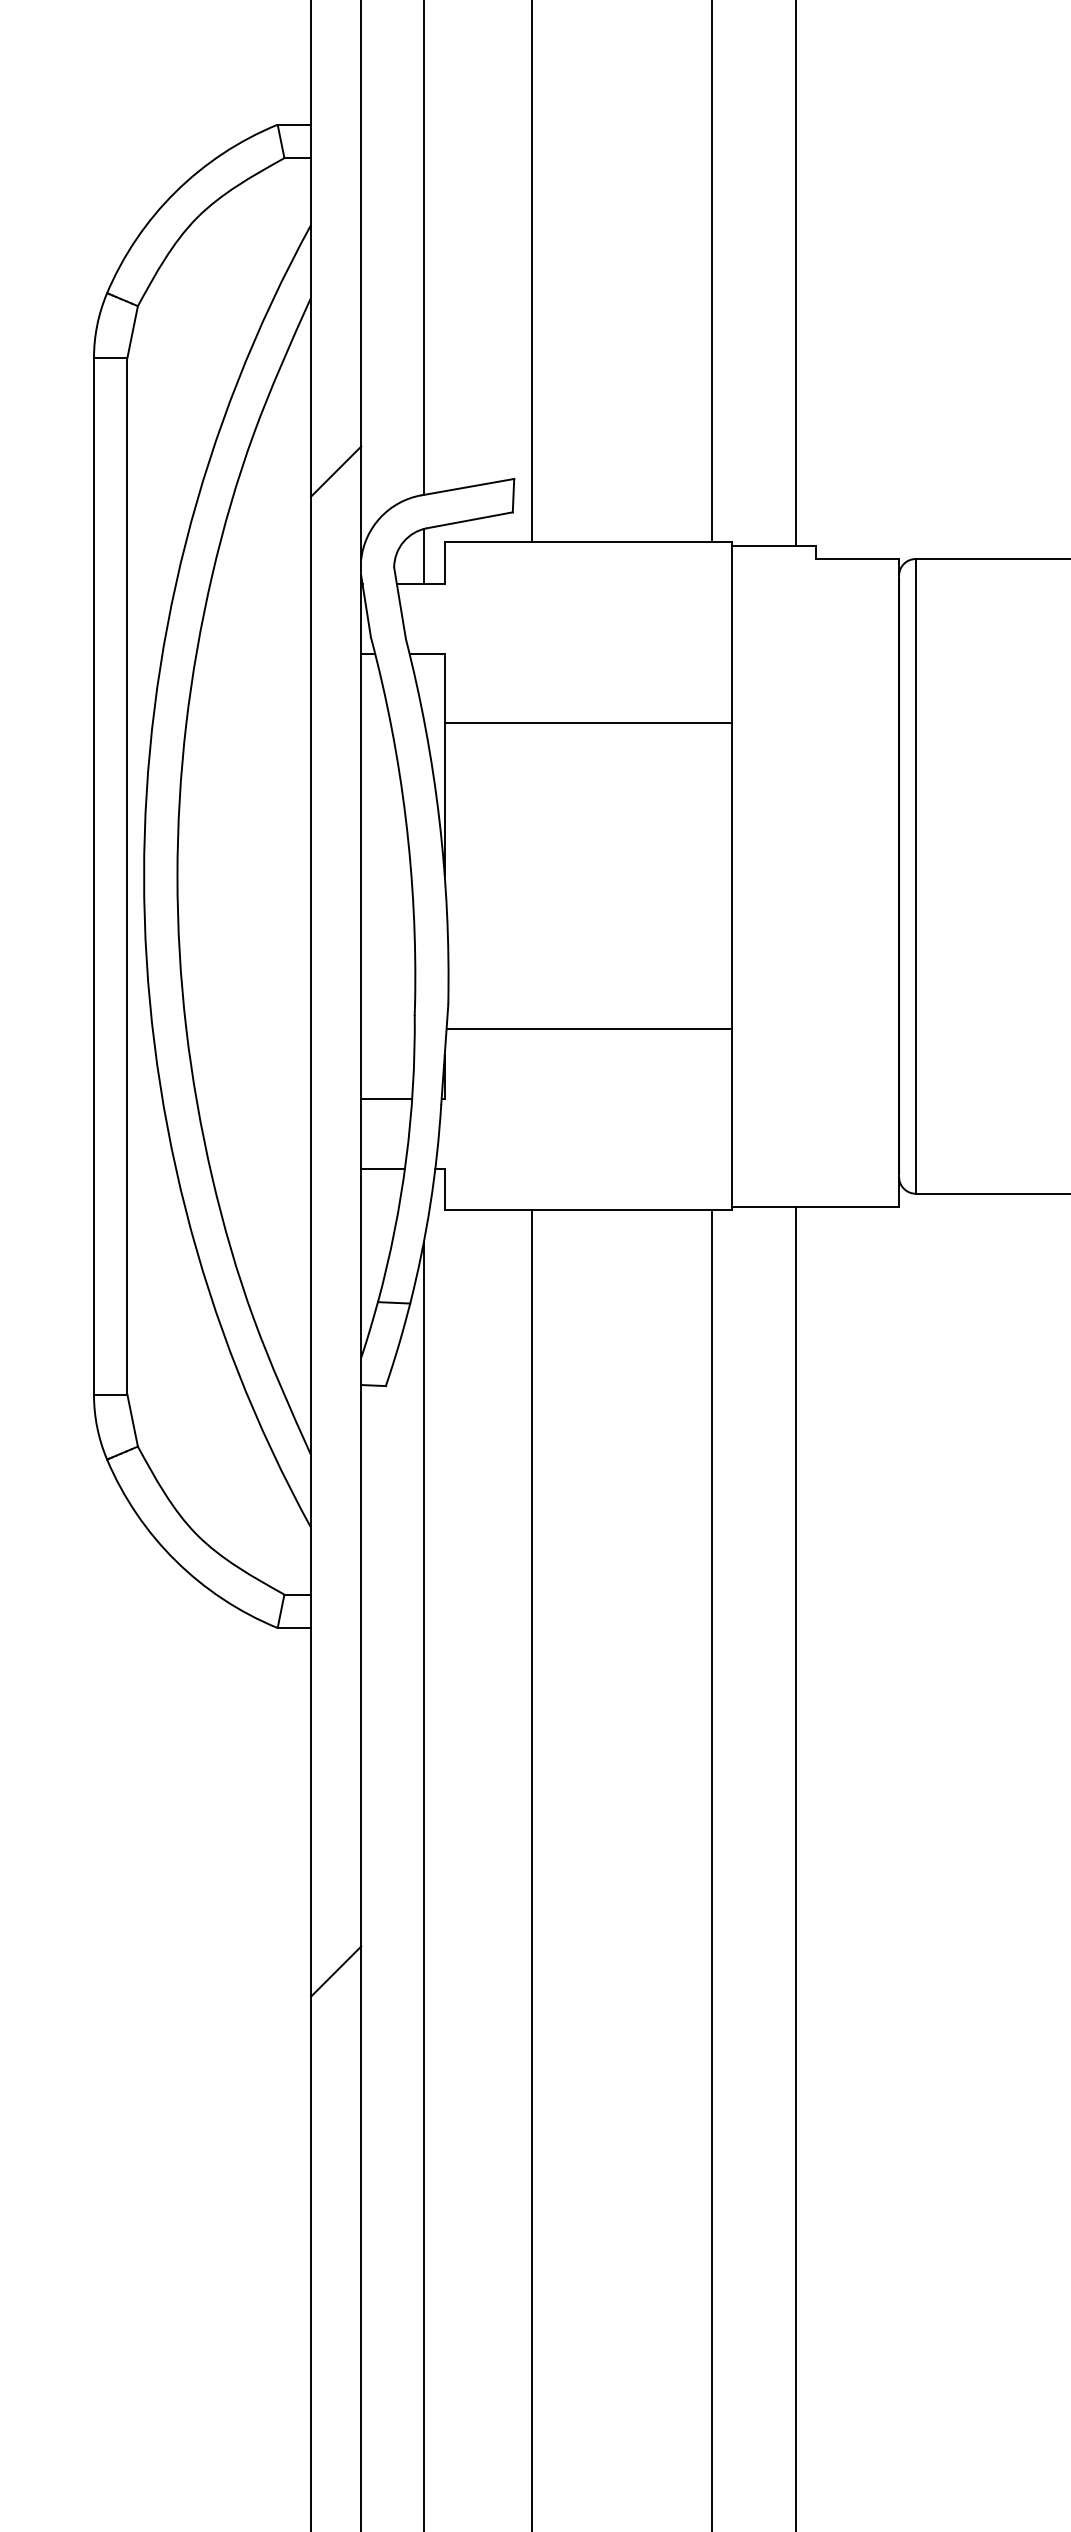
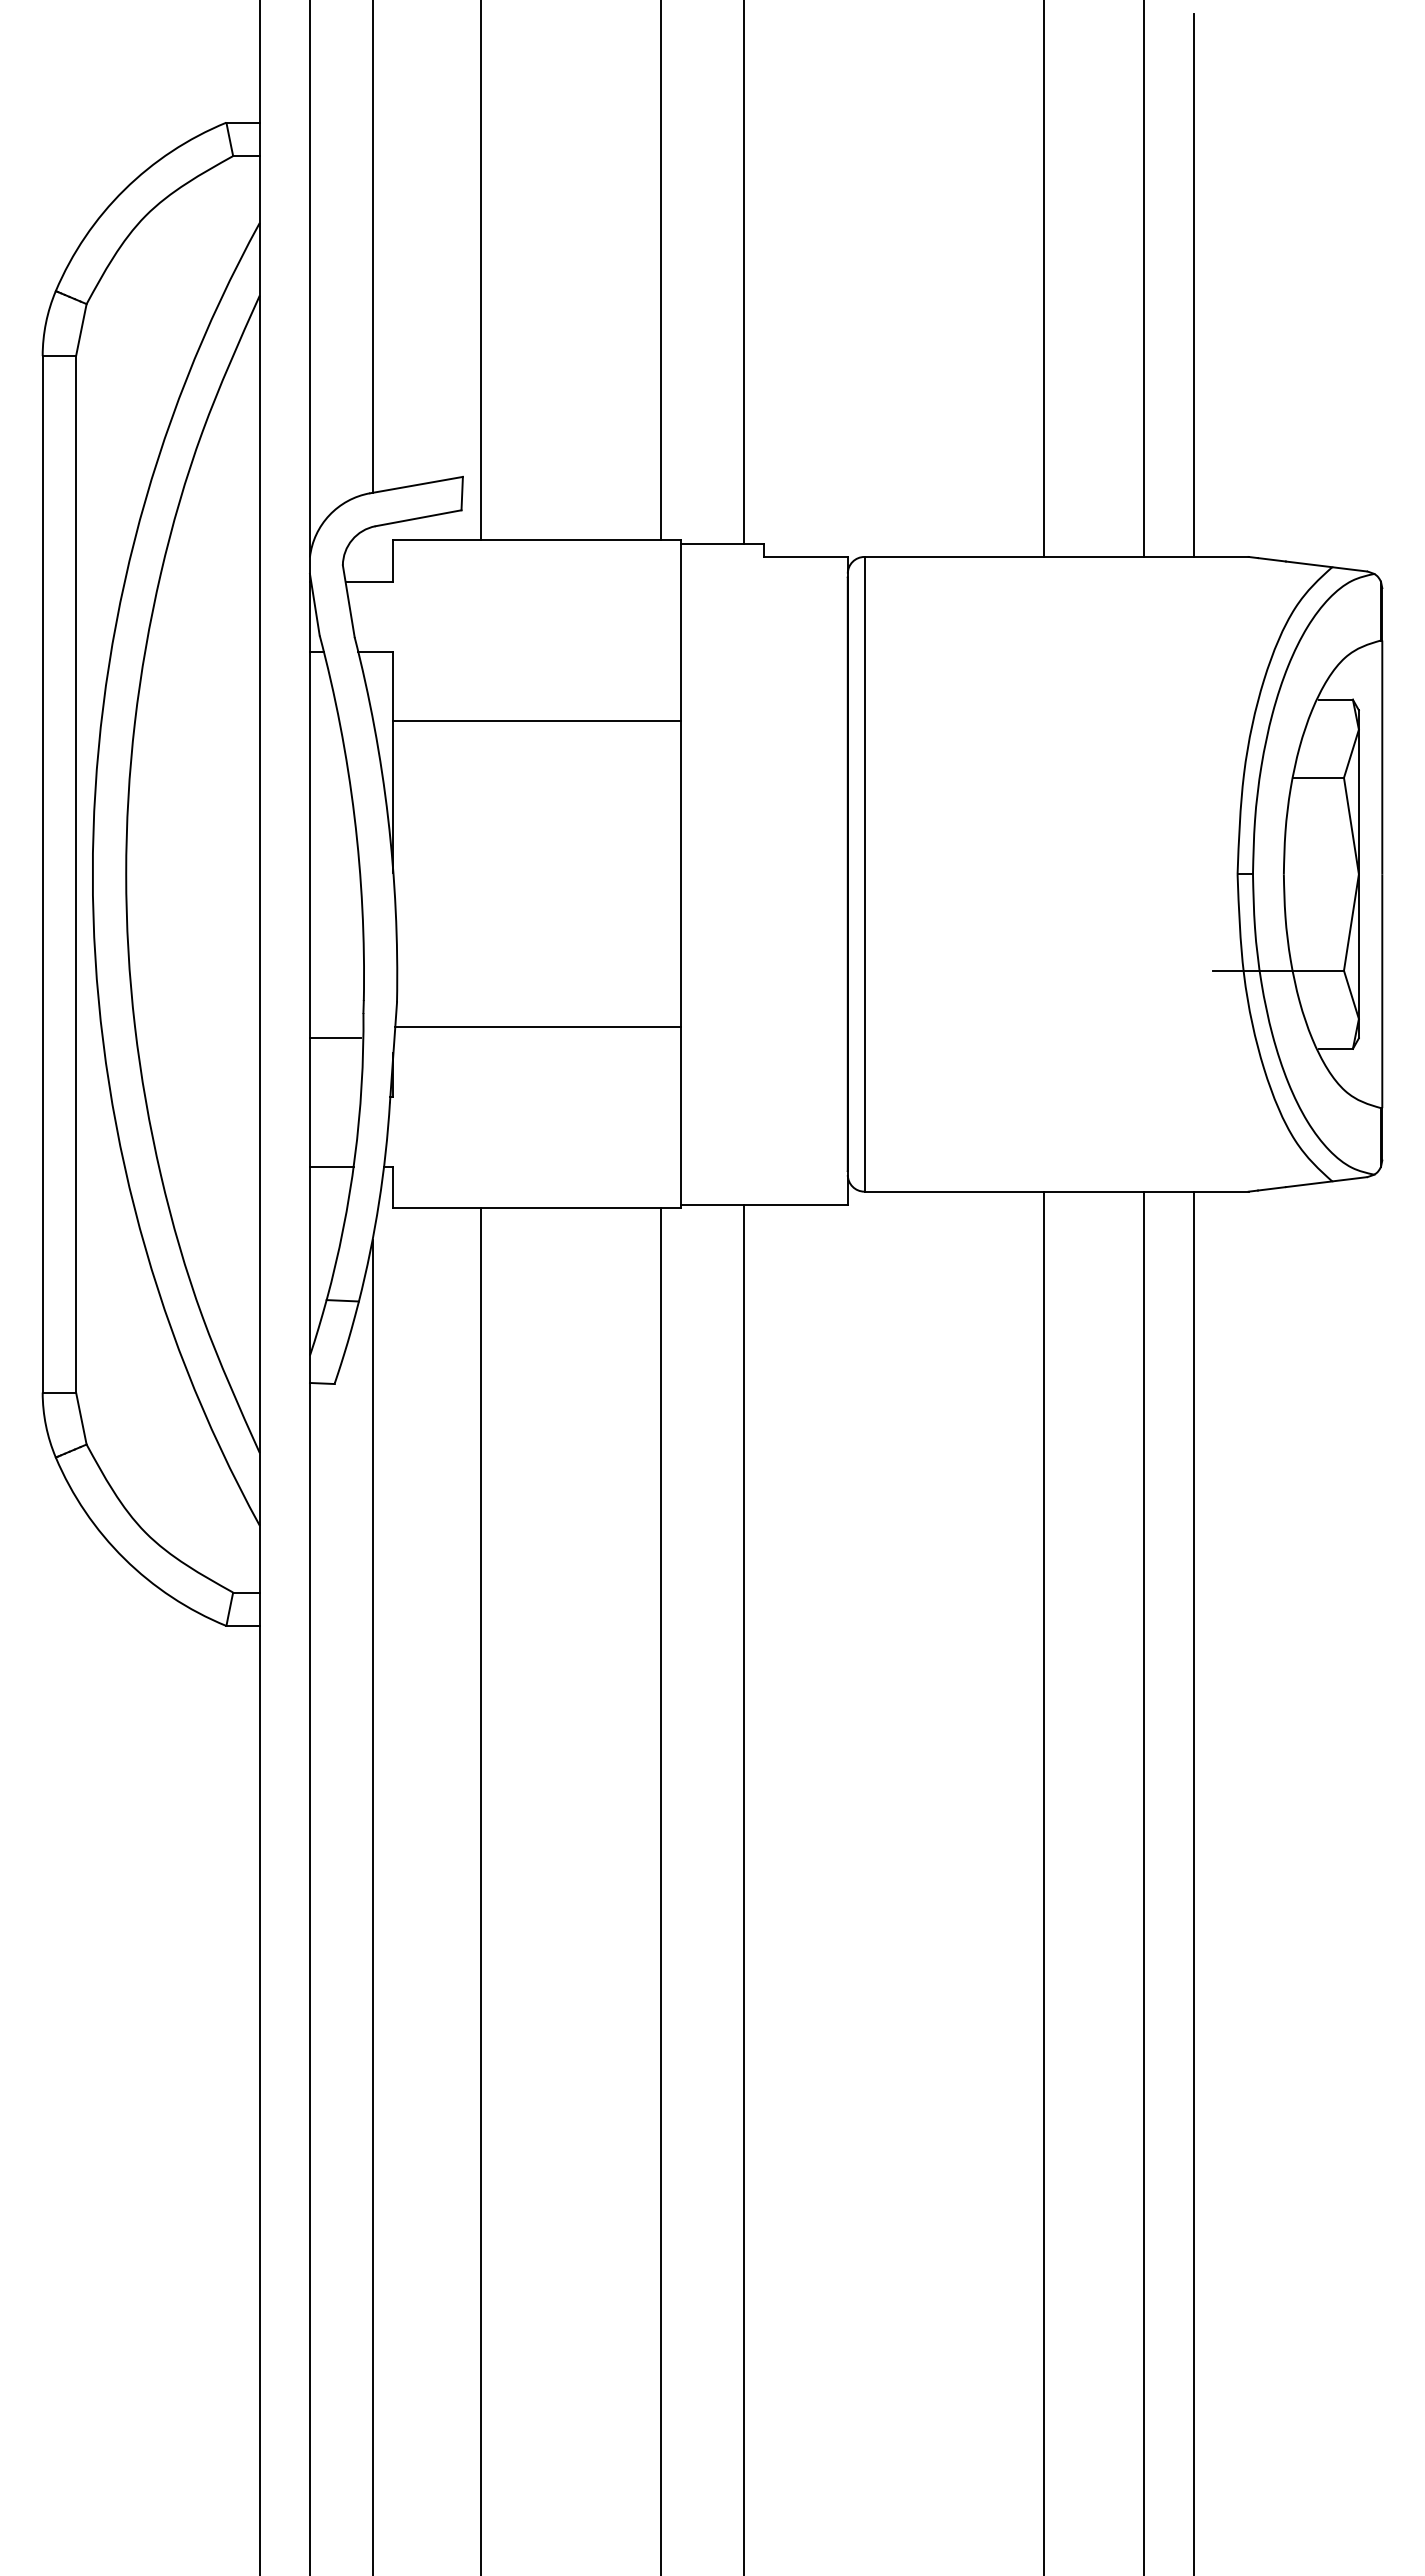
line: (335, 471) -> (284, 469), removed
line: (423, 556) -> (372, 554), removed
line: (385, 1099) -> (334, 1038), moved
line: (335, 1971) -> (284, 1969), removed

